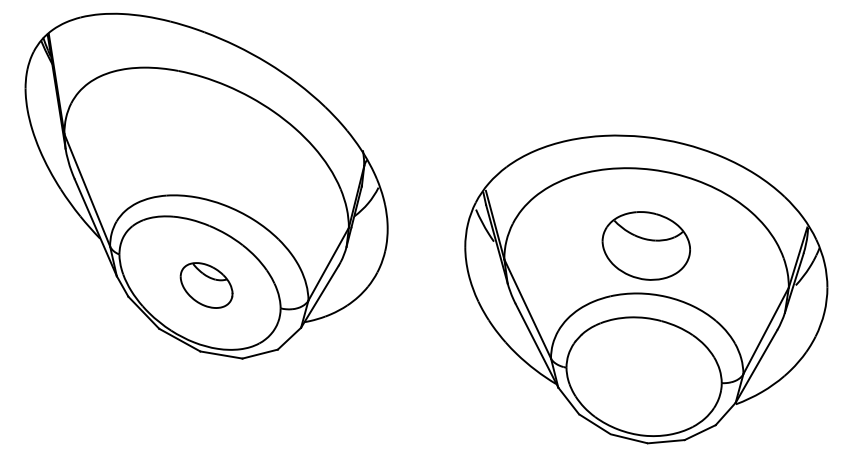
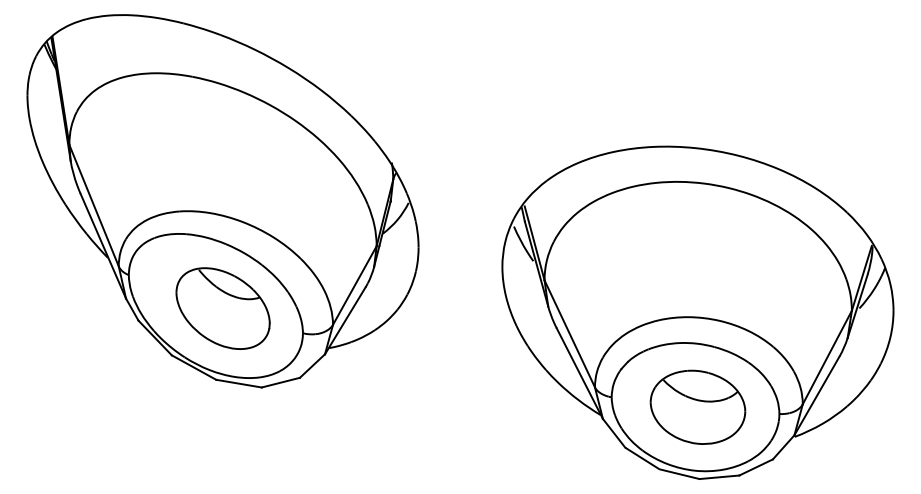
part: (645, 245) -> (697, 406), moved
part: (206, 285) -> (222, 308), size x1.67

